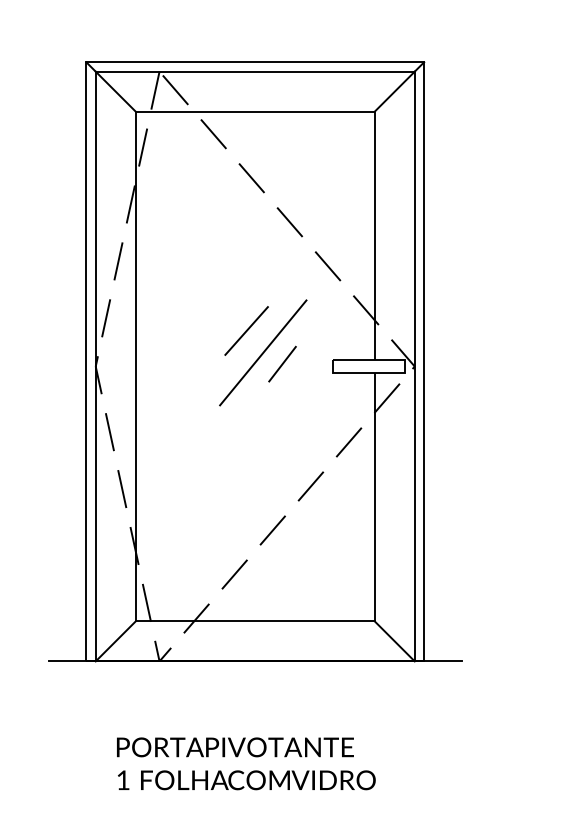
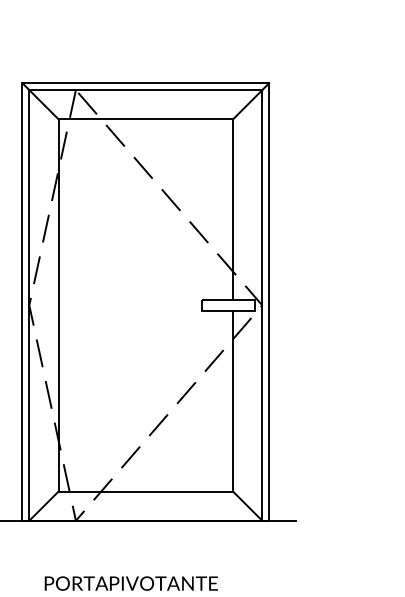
line: (246, 330) -> (139, 279), removed
line: (263, 352) -> (151, 295), removed
line: (282, 363) -> (165, 303), removed

